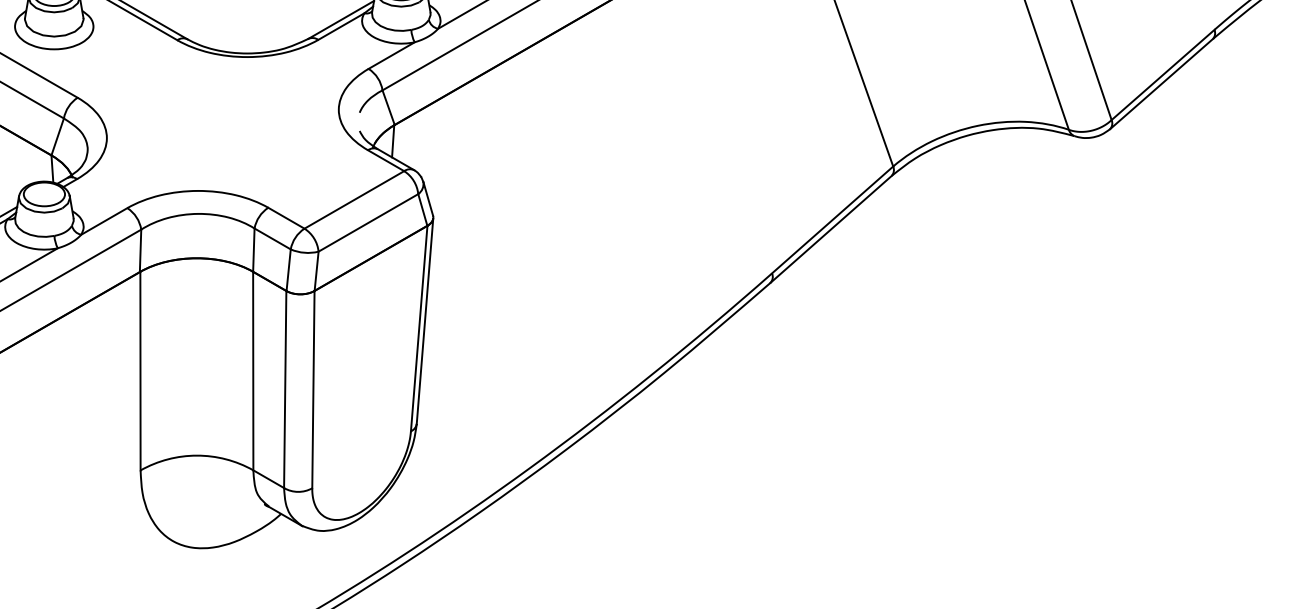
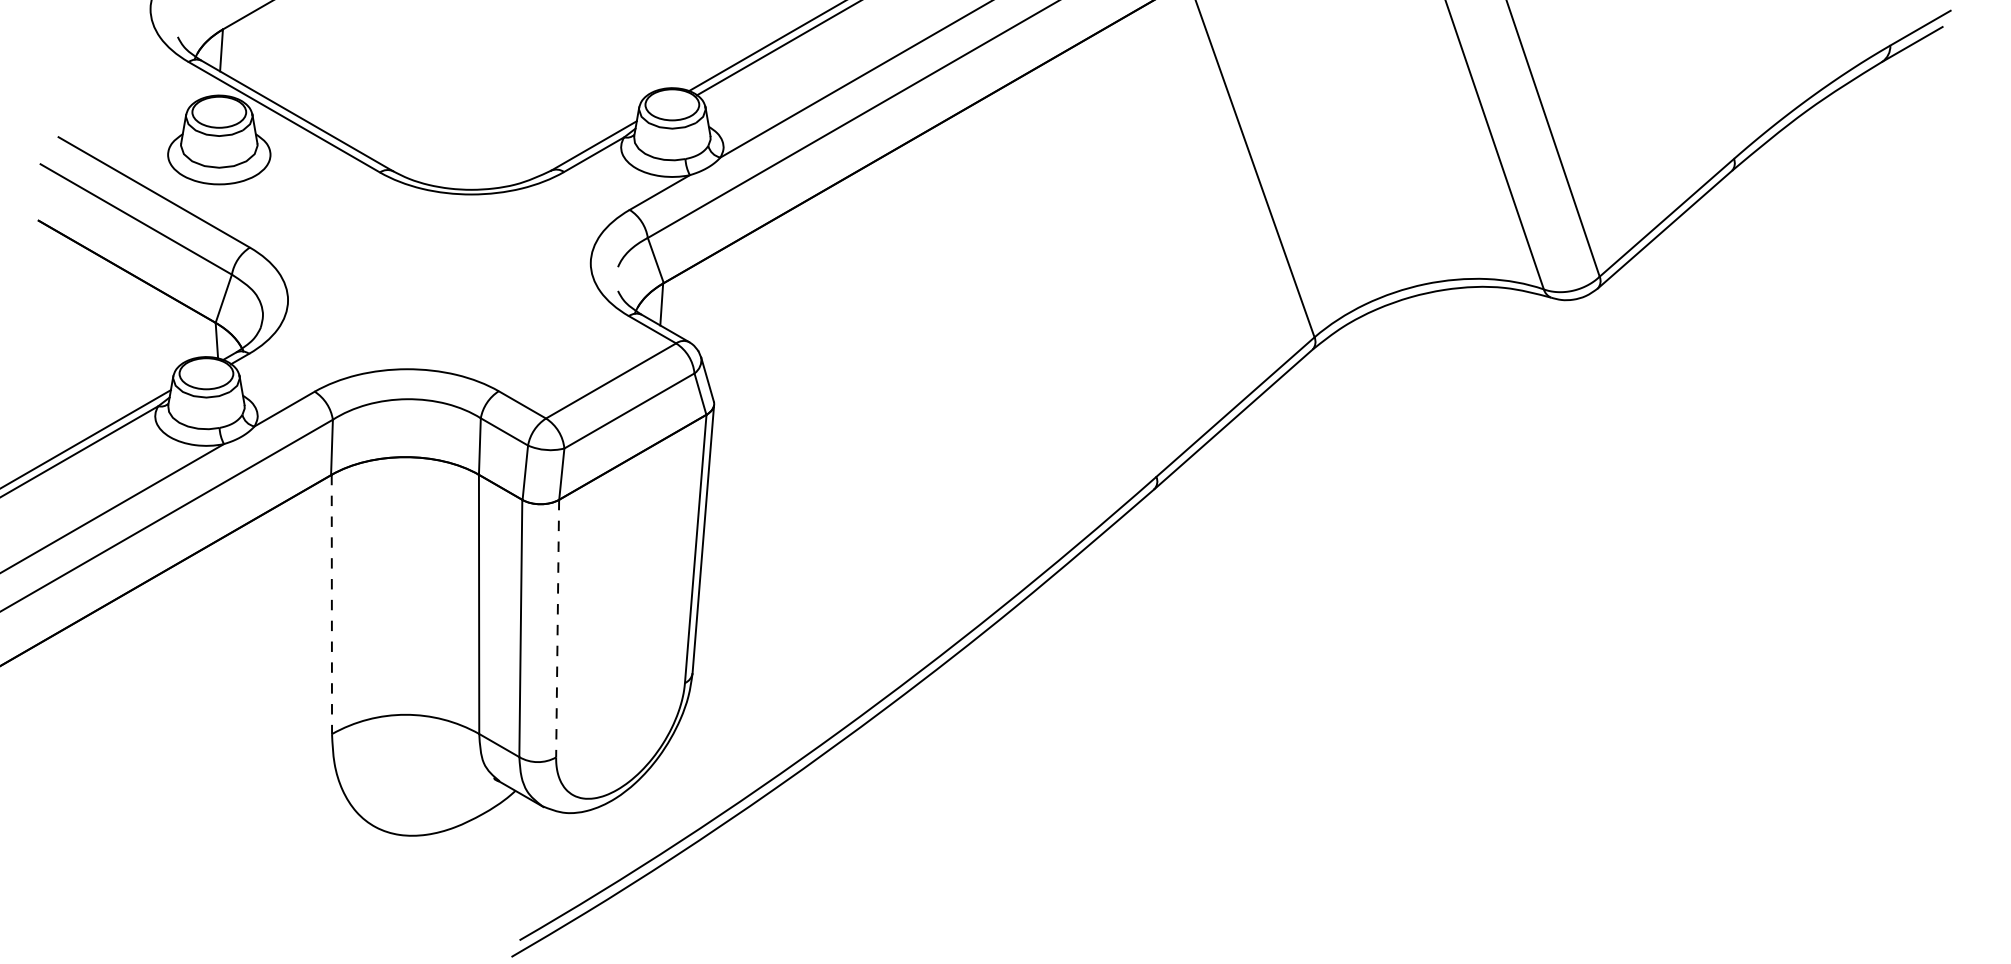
line: (140, 371) -> (331, 604), solid -> dashed
line: (313, 389) -> (557, 628), solid -> dashed

